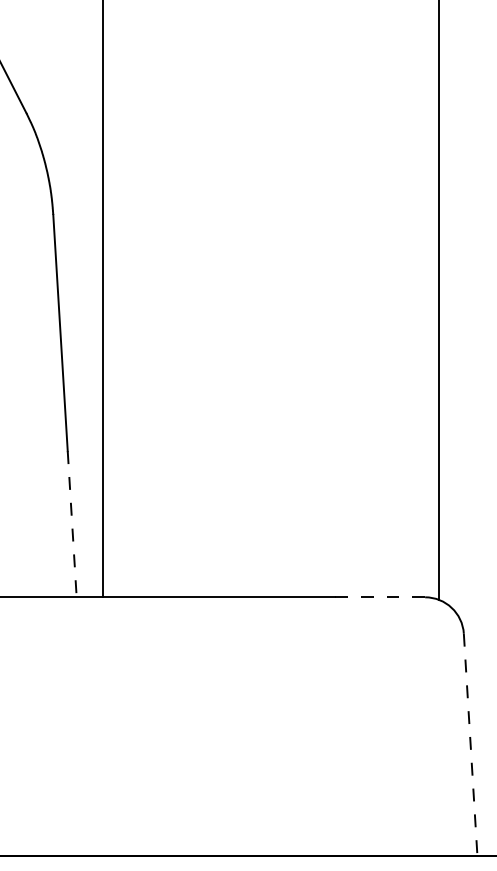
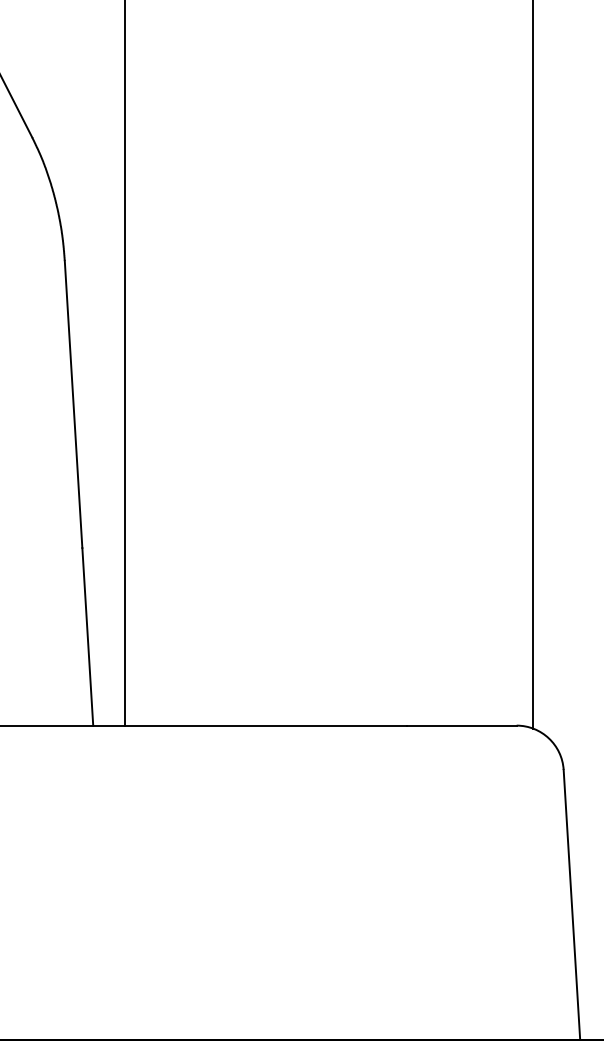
line: (72, 524) -> (88, 637), dashed -> solid
line: (380, 597) -> (462, 725), dashed -> solid
line: (470, 745) -> (571, 905), dashed -> solid

